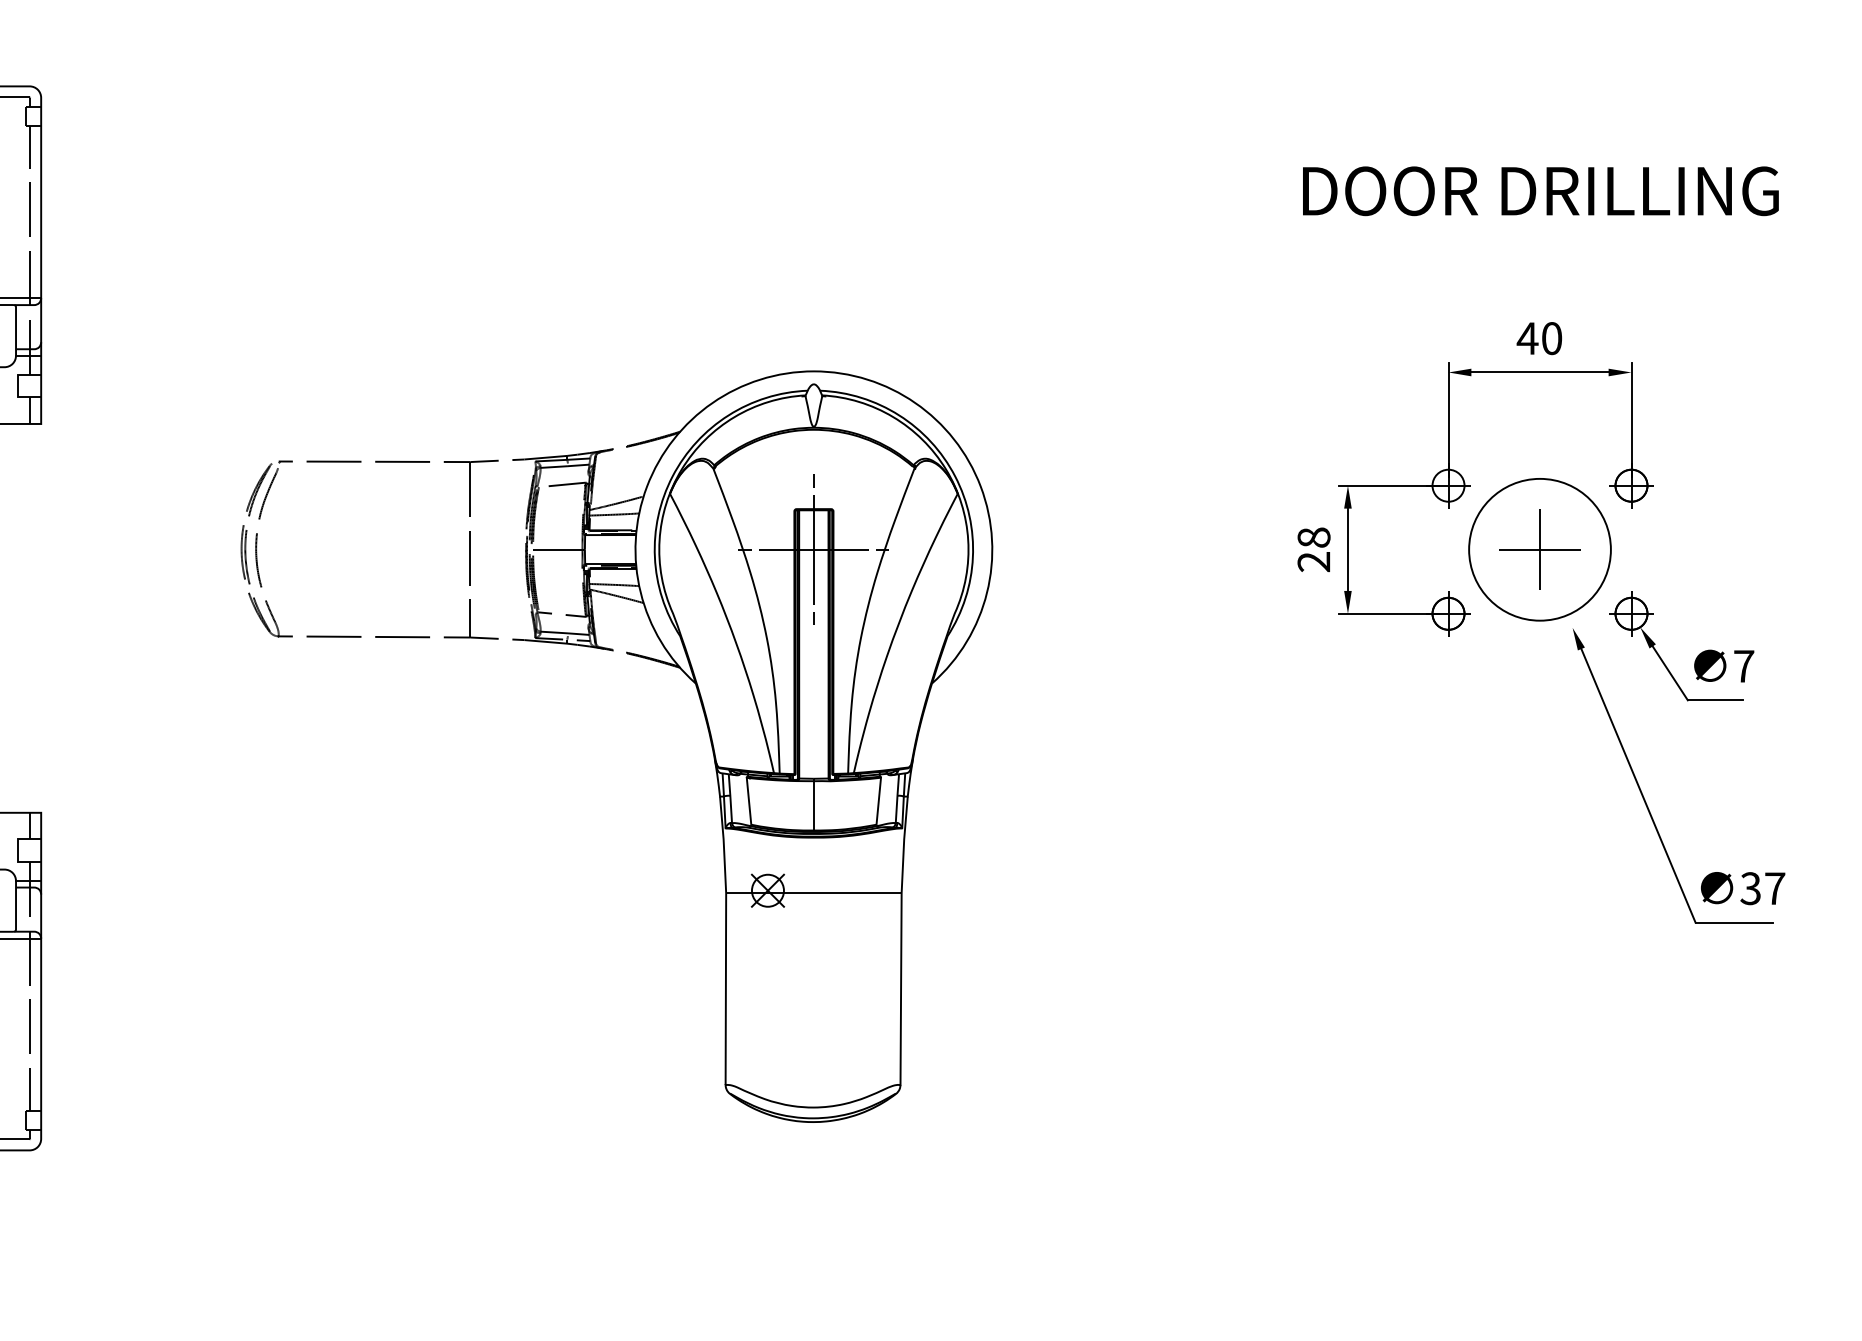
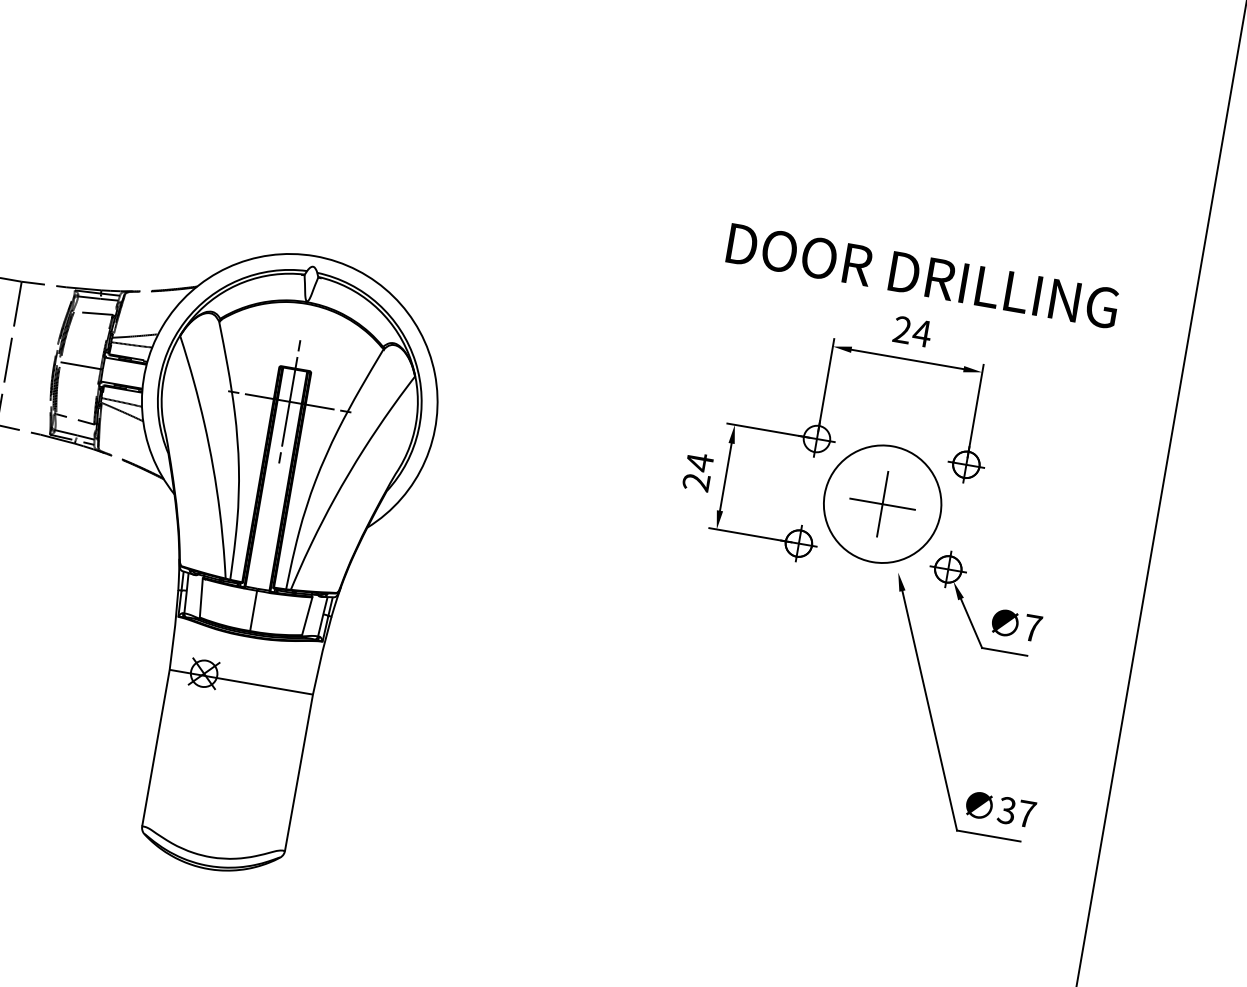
text: (1540, 191) -> (922, 276), moved
text: (1539, 338) -> (912, 331), 40 -> 24
text: (1313, 537) -> (699, 462), 28 -> 24

